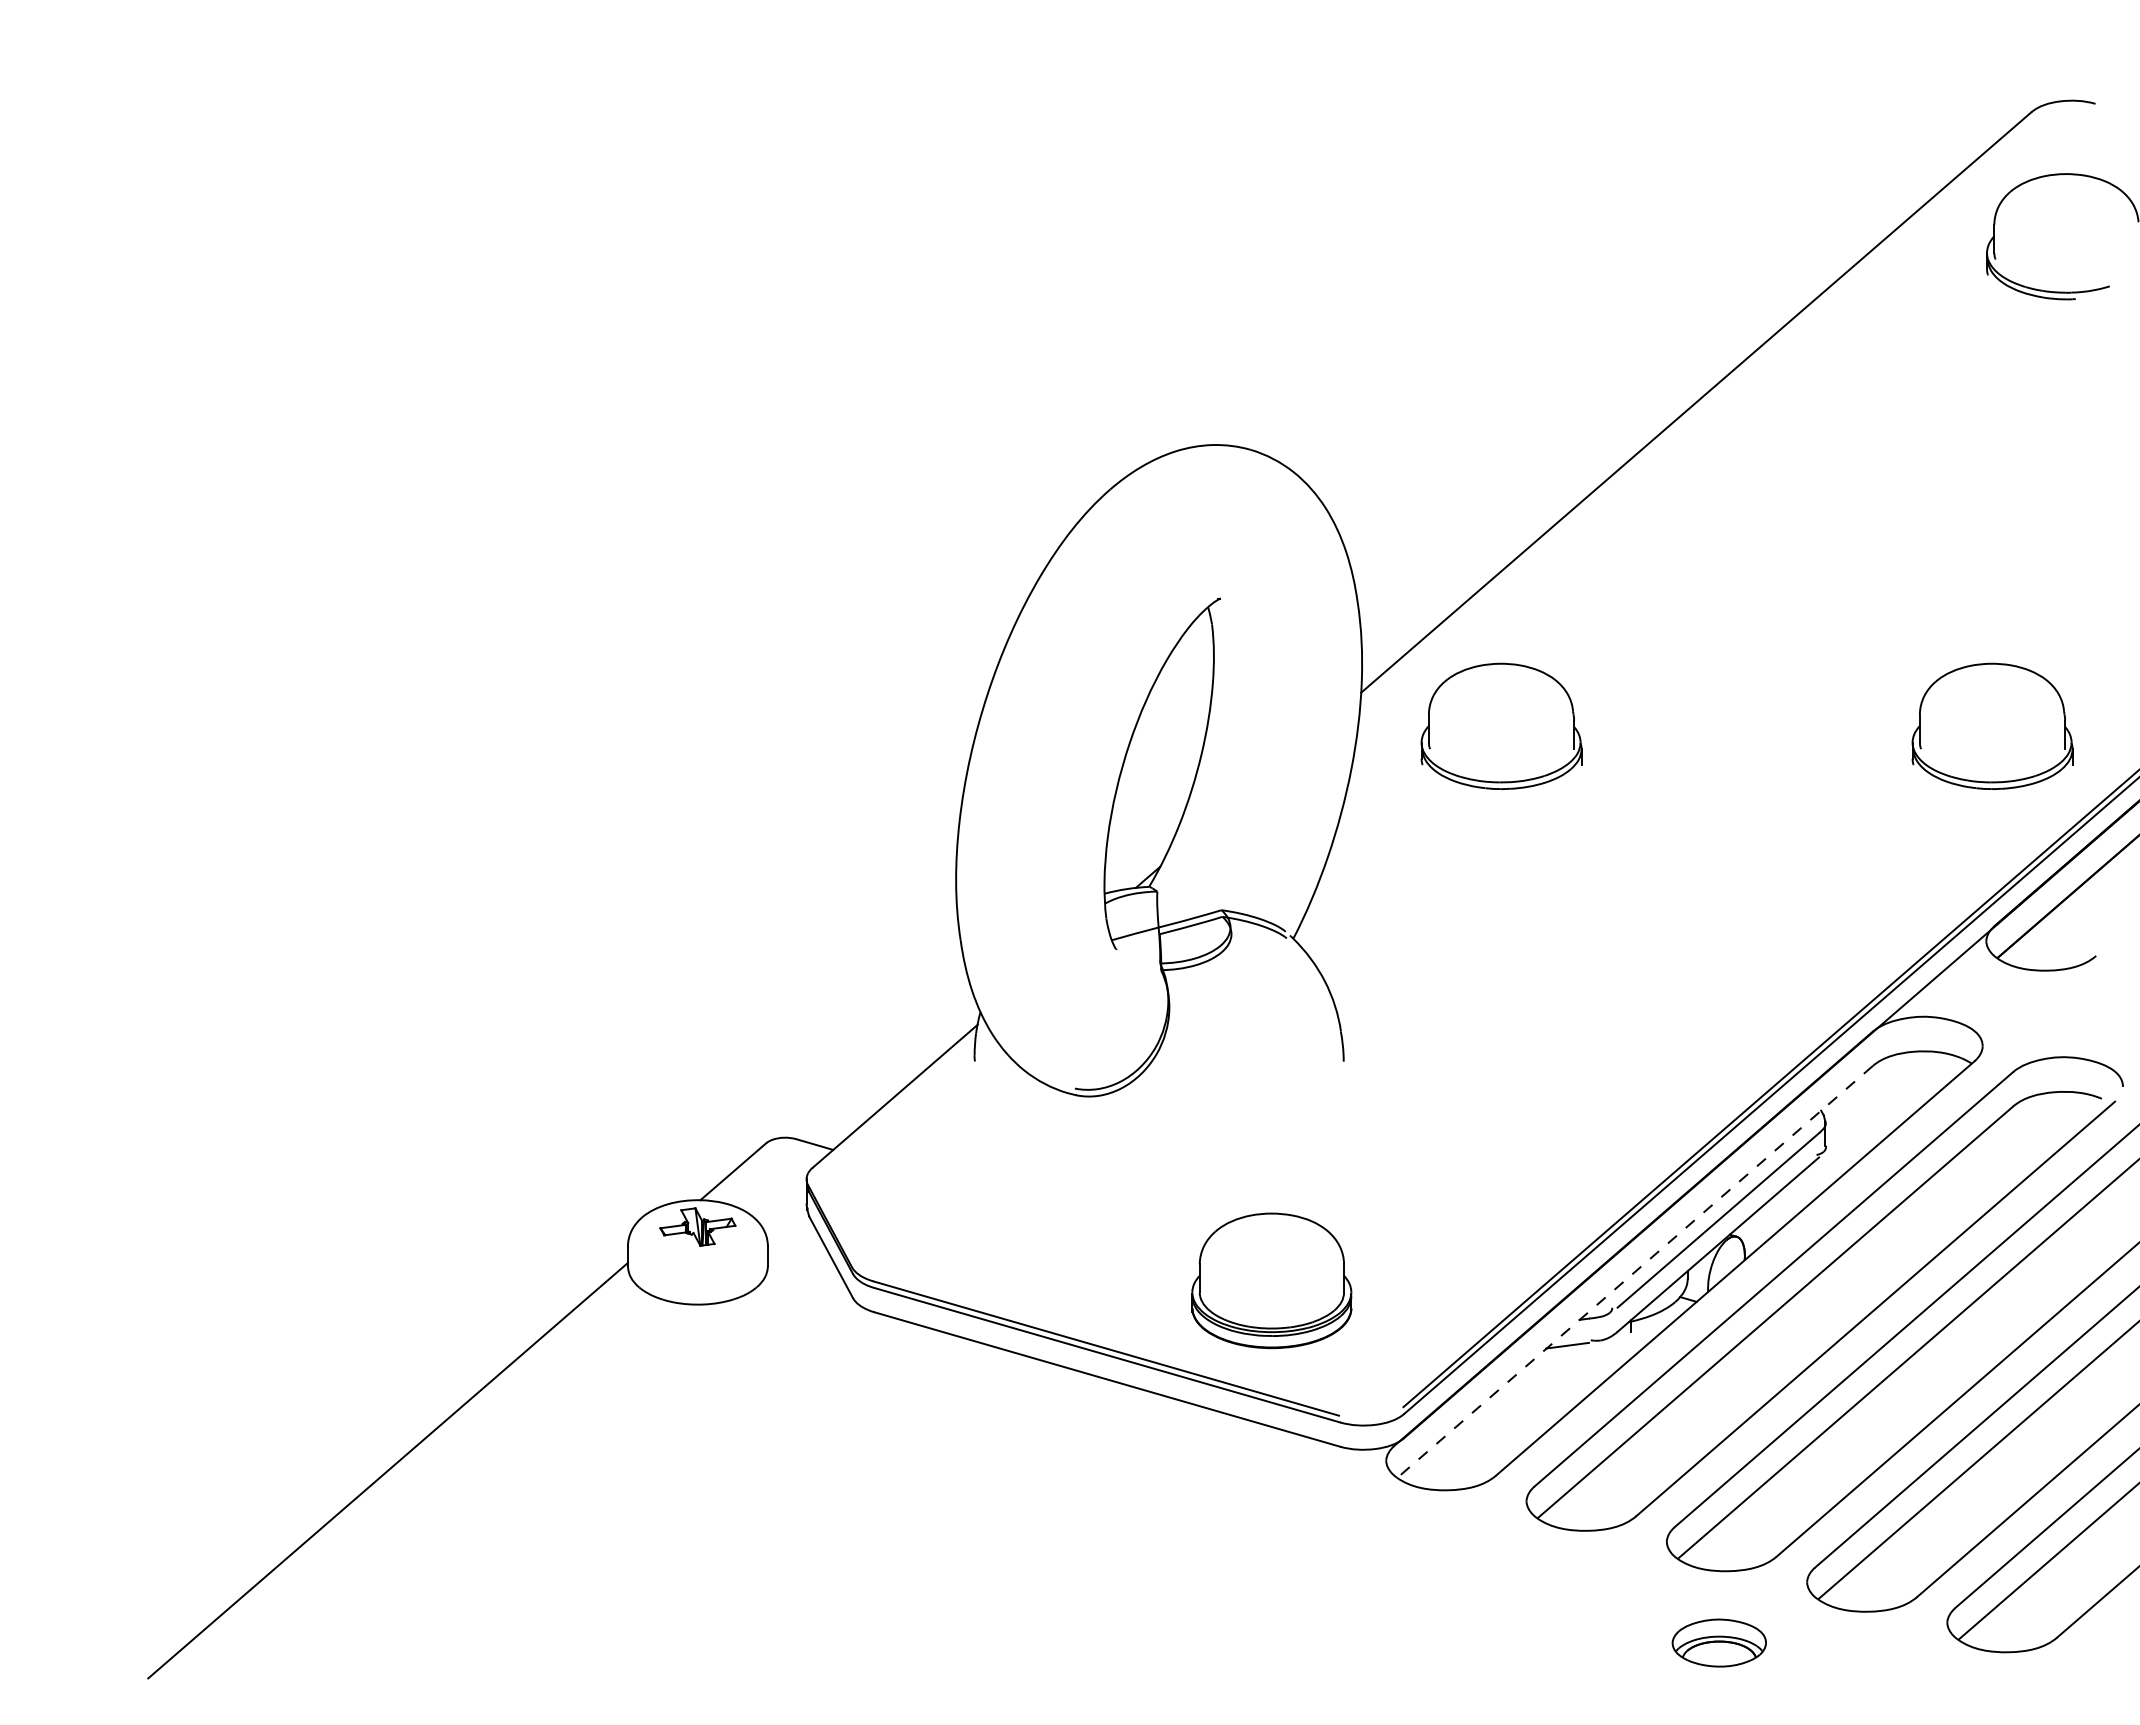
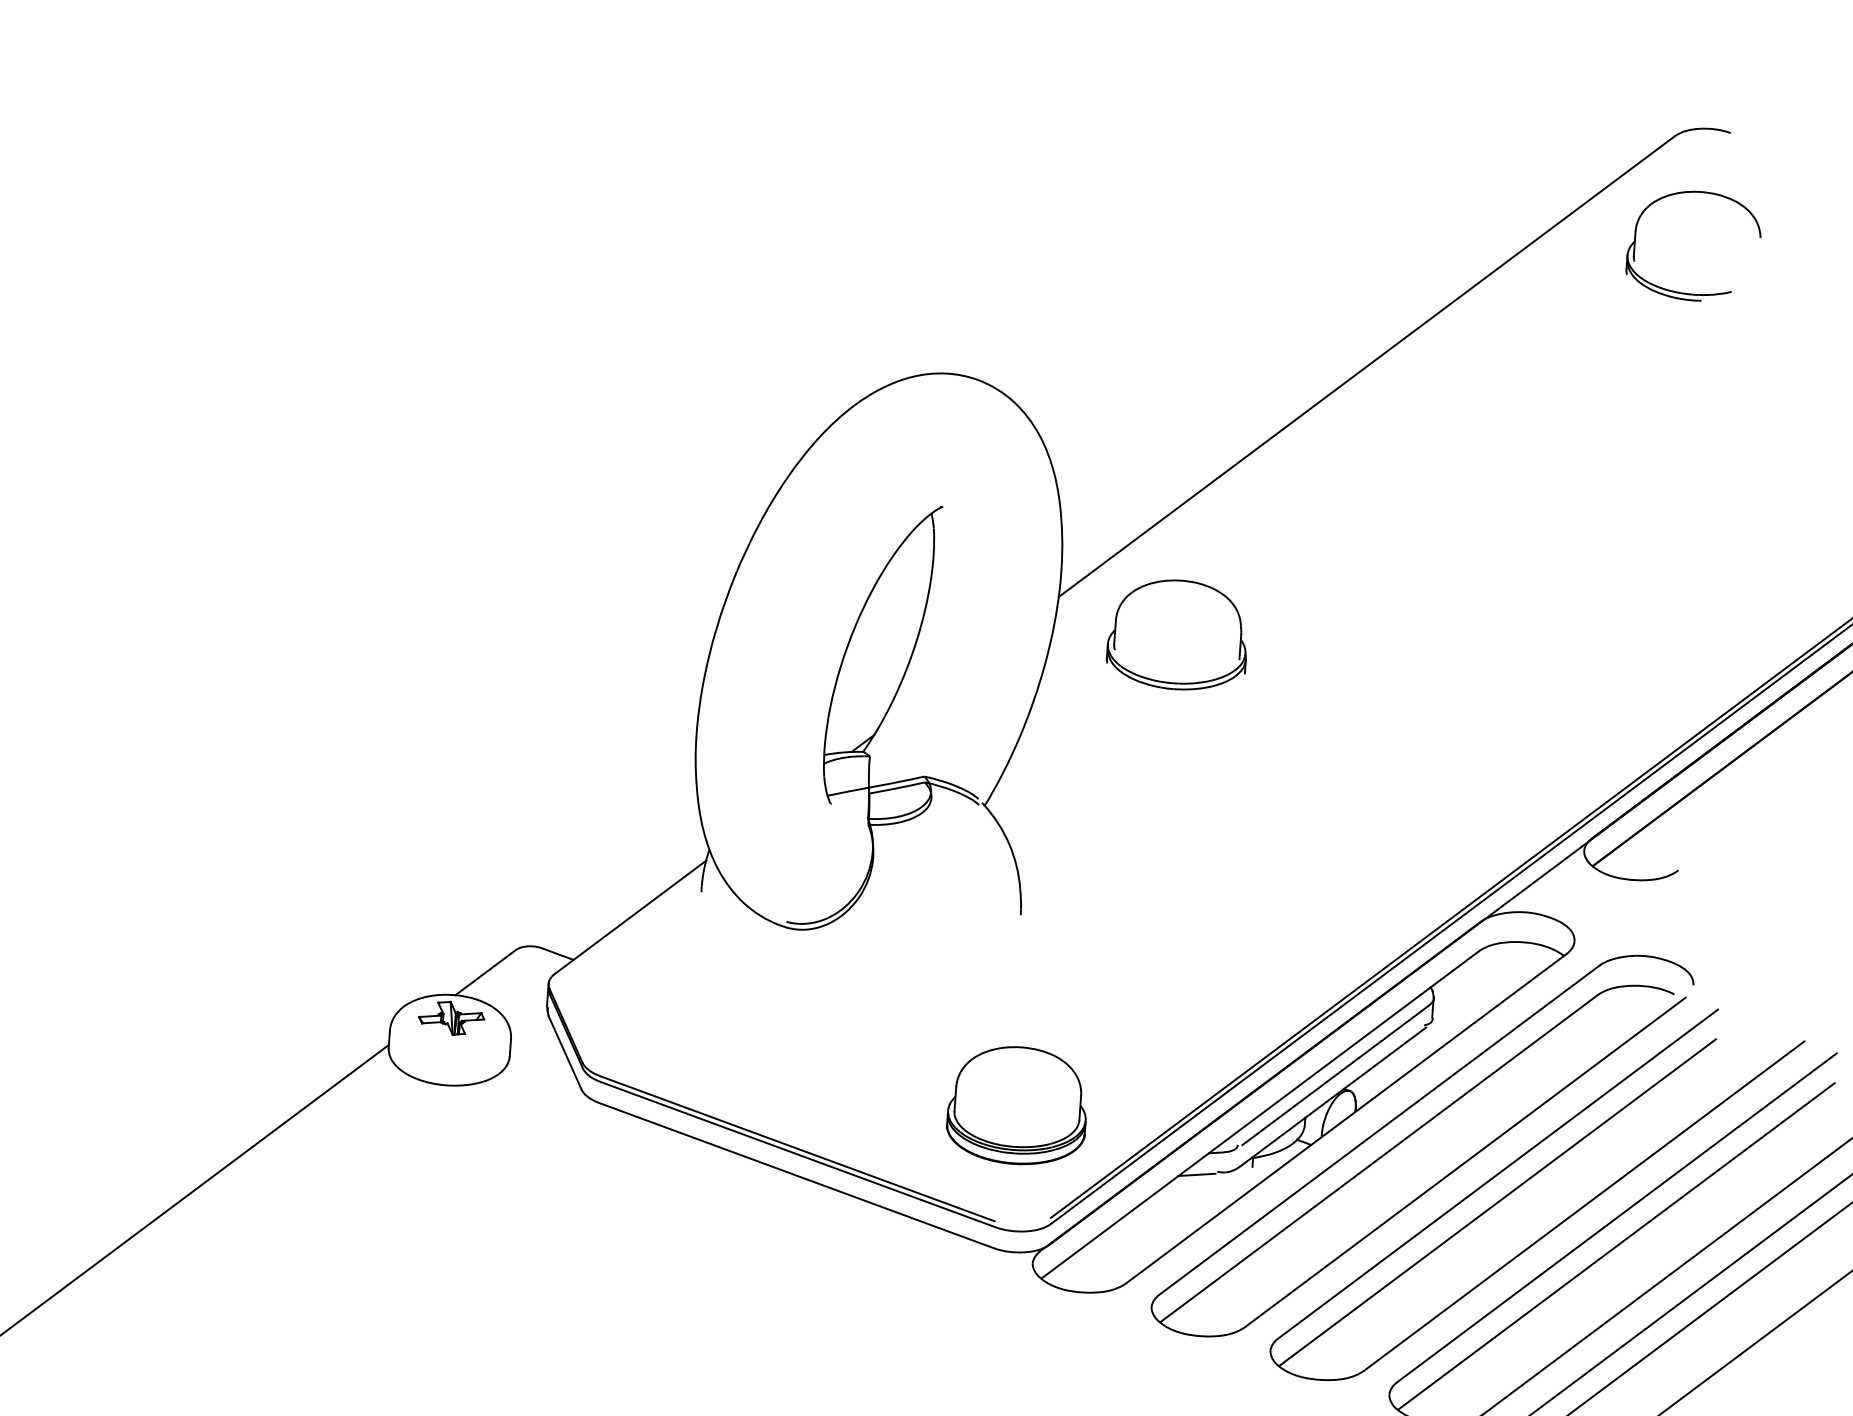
part: (1992, 725) -> (1602, 664), removed
line: (1634, 1272) -> (1259, 1115), dashed -> solid
part: (1271, 1280) -> (1017, 1105), moved

